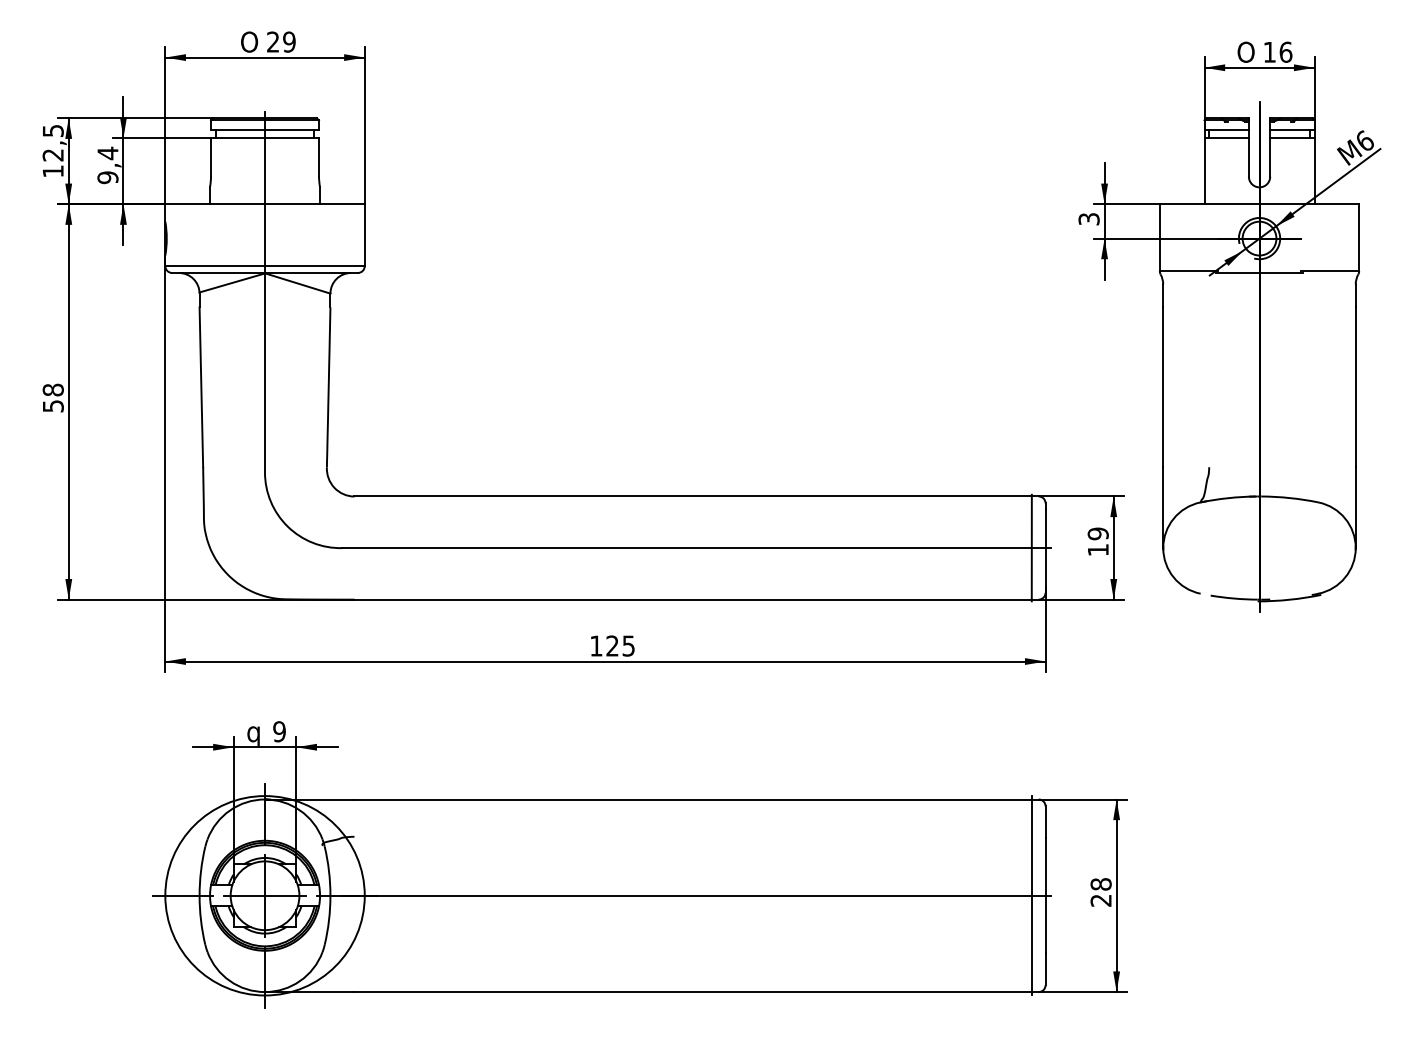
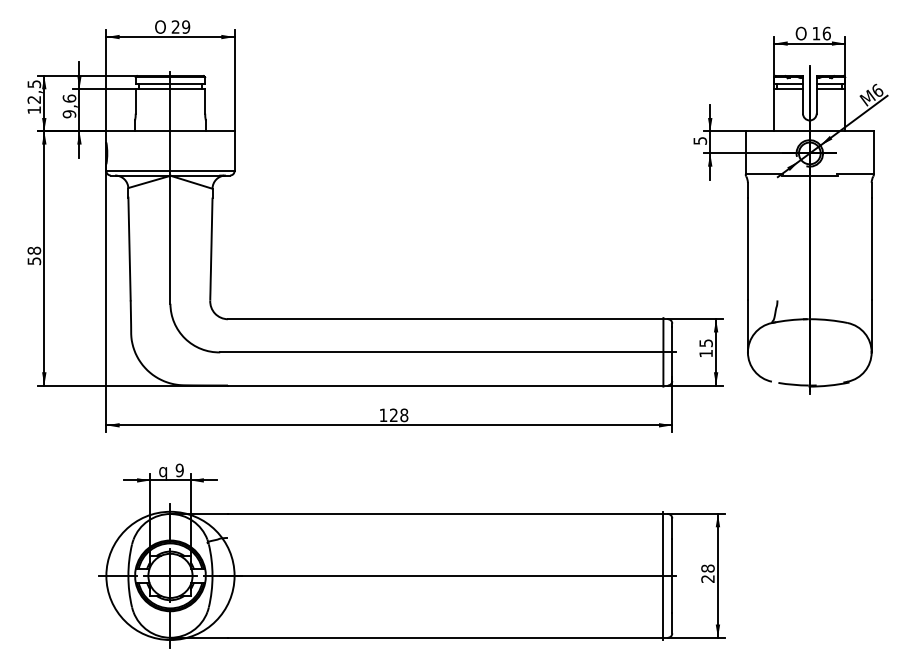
text: (107, 153) -> (69, 98), 9,4 -> 9,6
text: (1087, 218) -> (699, 140), 3 -> 5
text: (1097, 534) -> (705, 343), 19 -> 15
text: (629, 646) -> (404, 415), 125 -> 128

